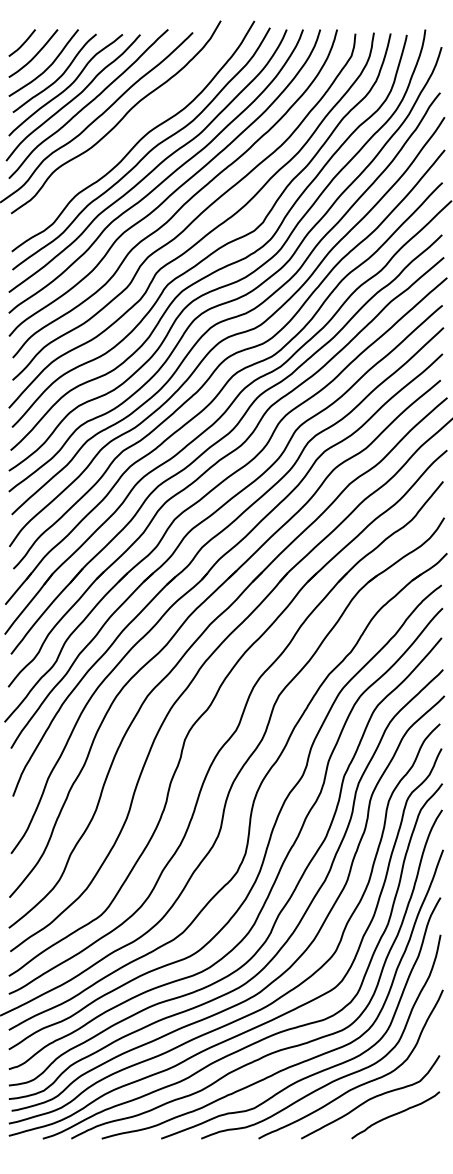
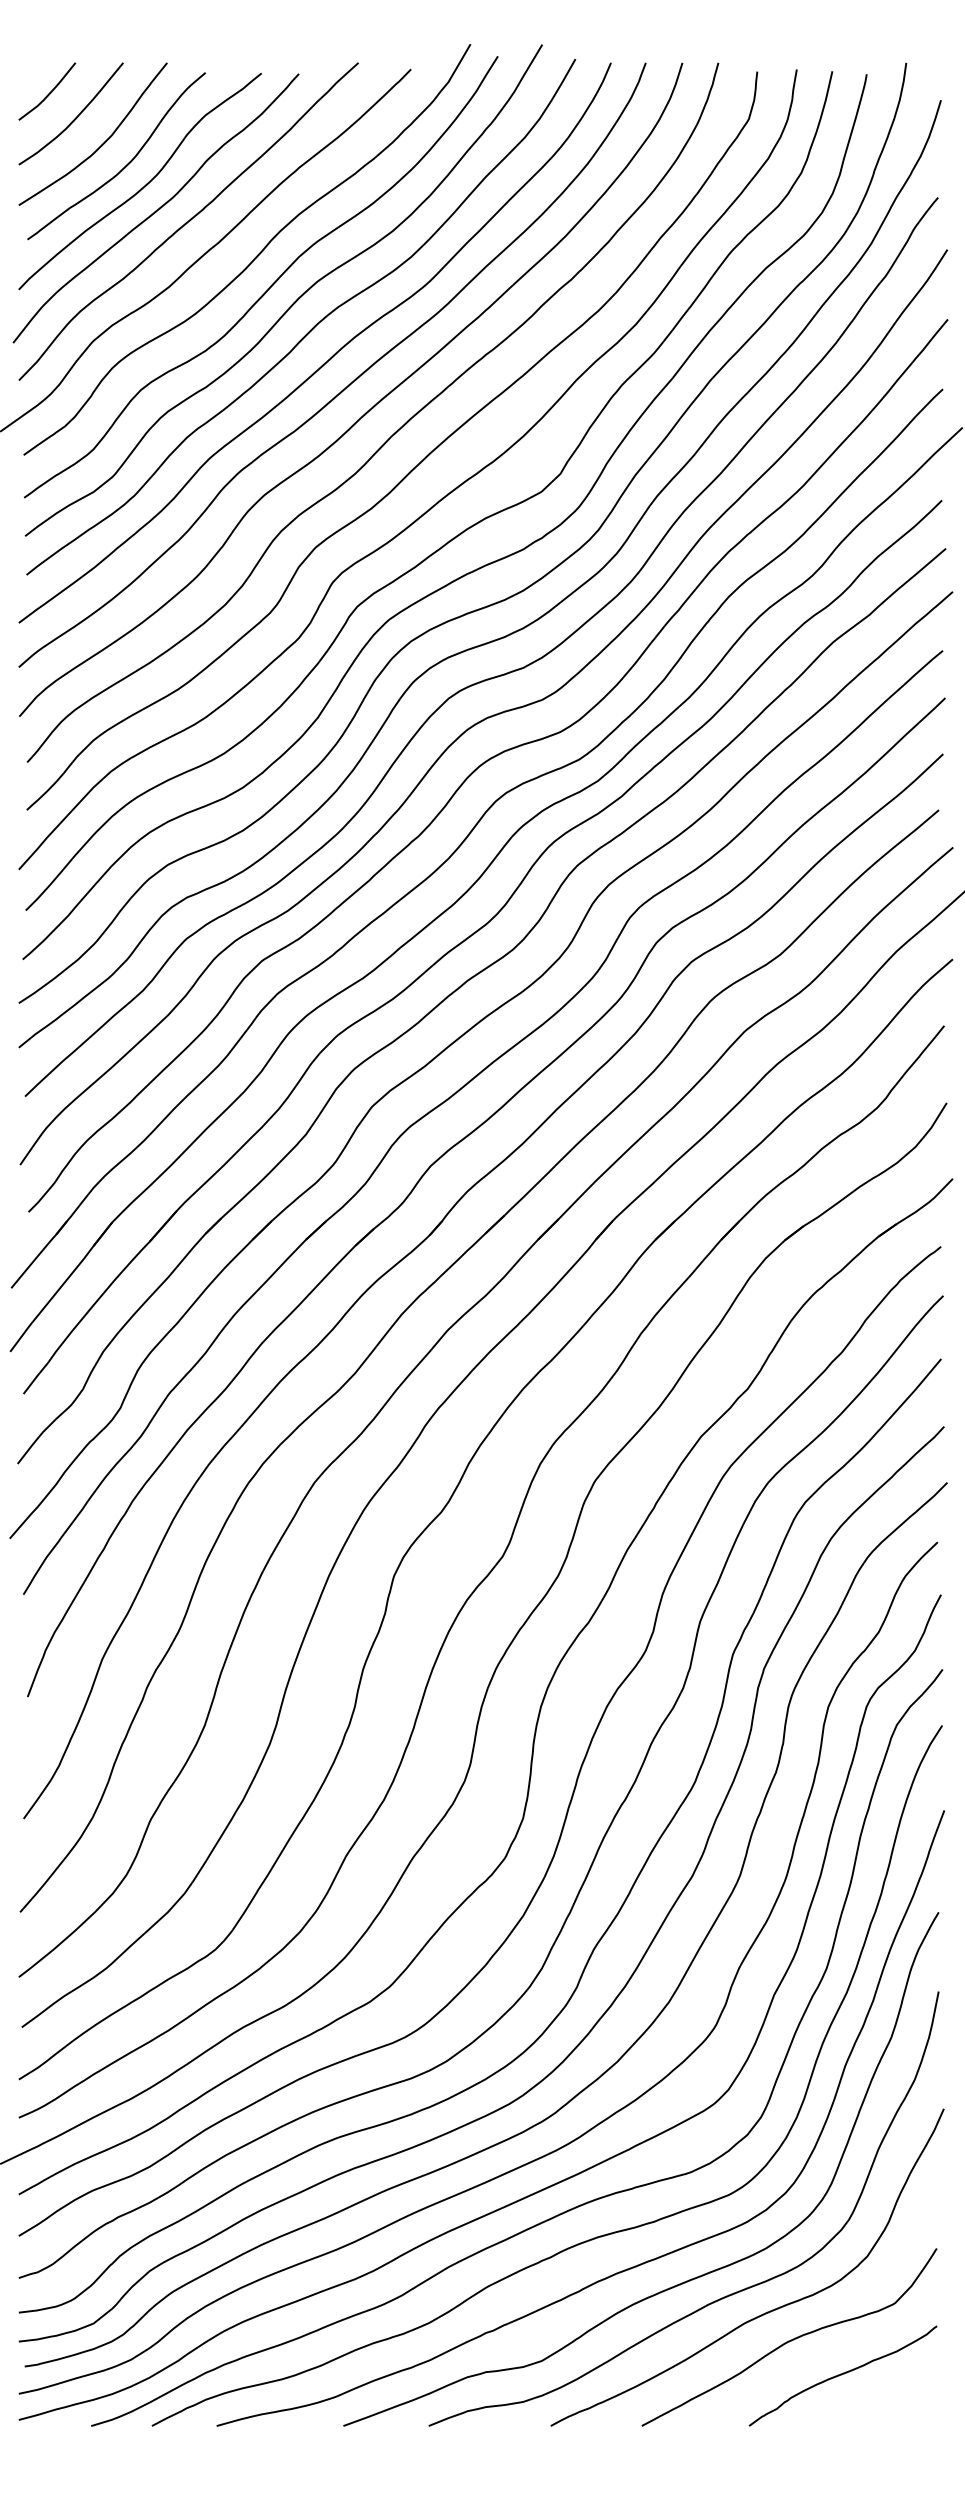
curve: (126, 133) -> (269, 284), added

